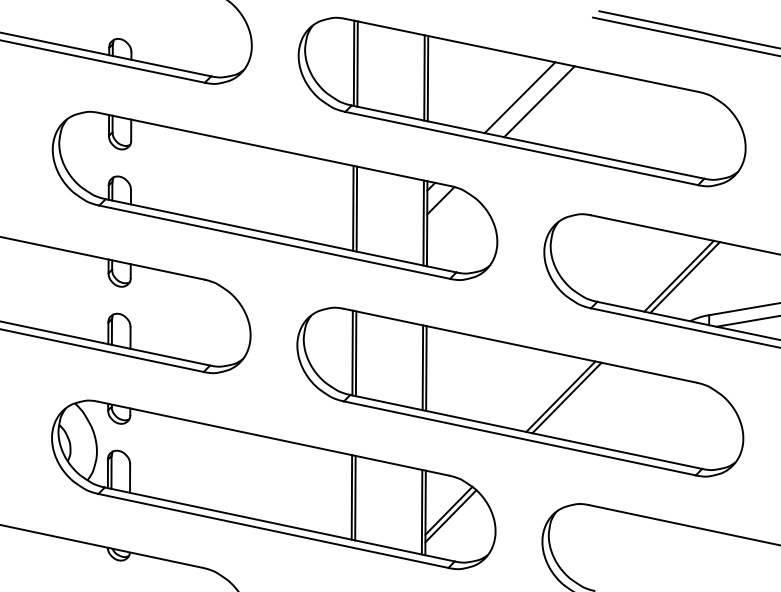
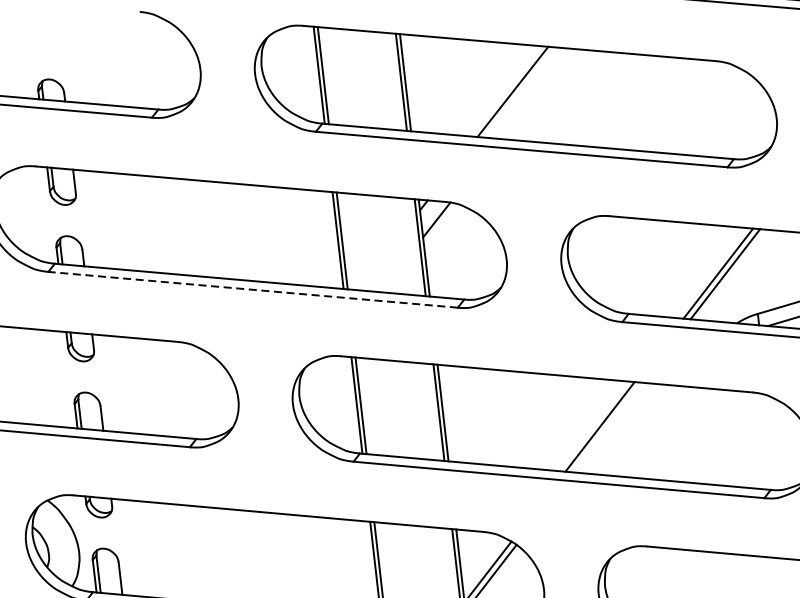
line: (539, 101) -> (535, 93), removed
line: (274, 242) -> (252, 290), solid -> dashed
line: (566, 397) -> (606, 427), removed

